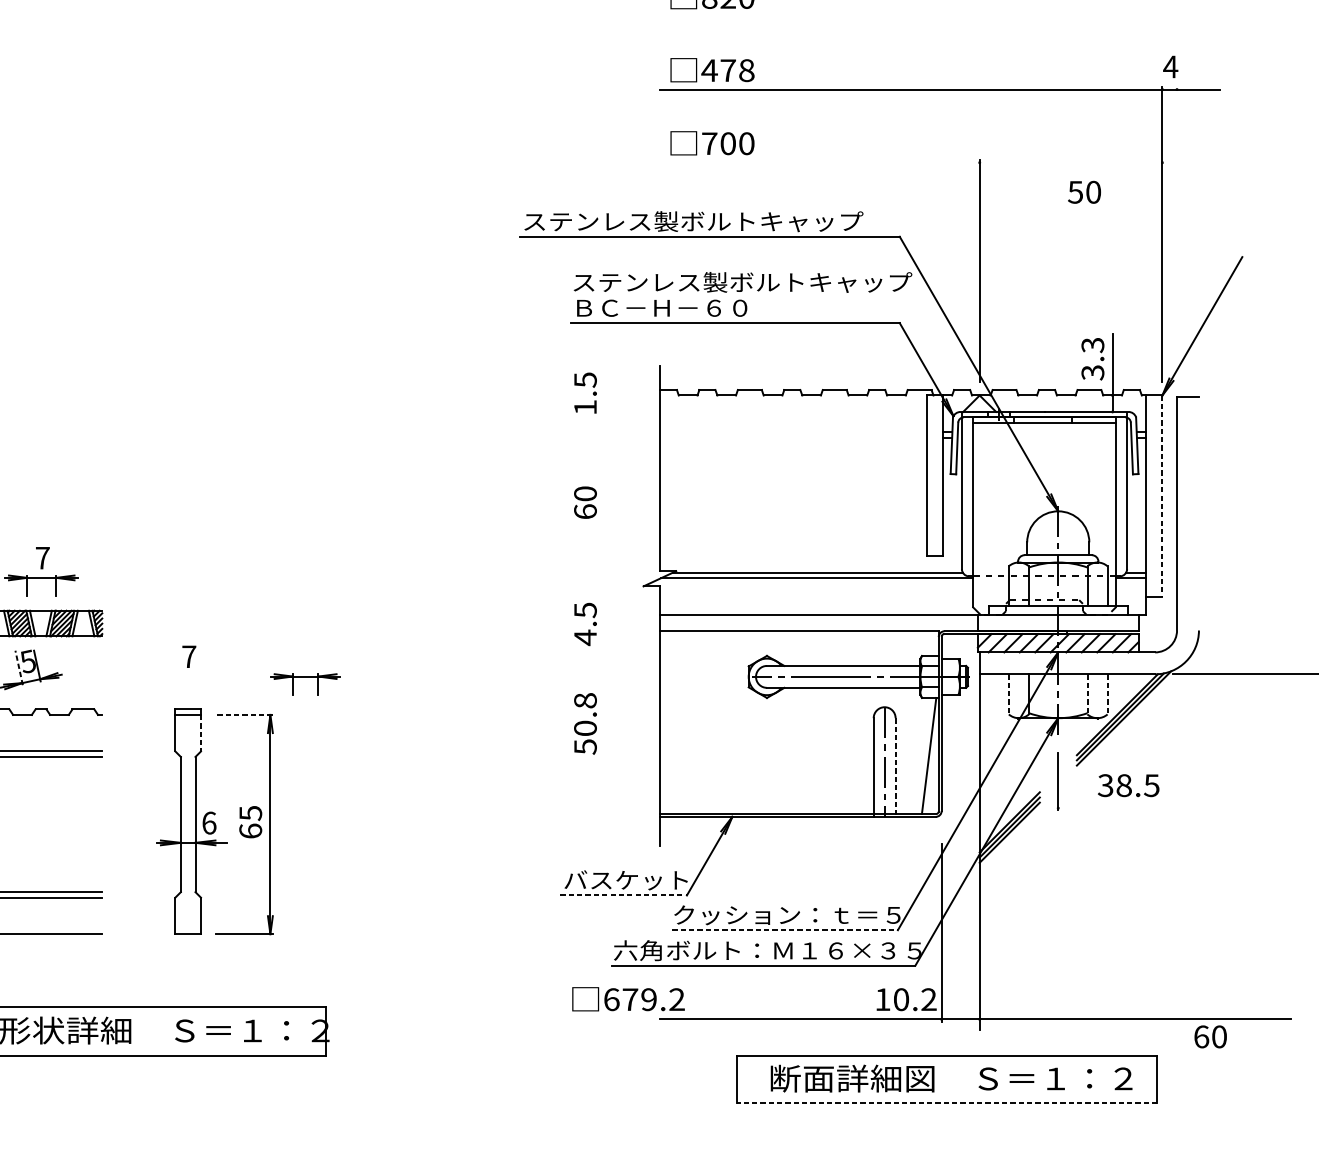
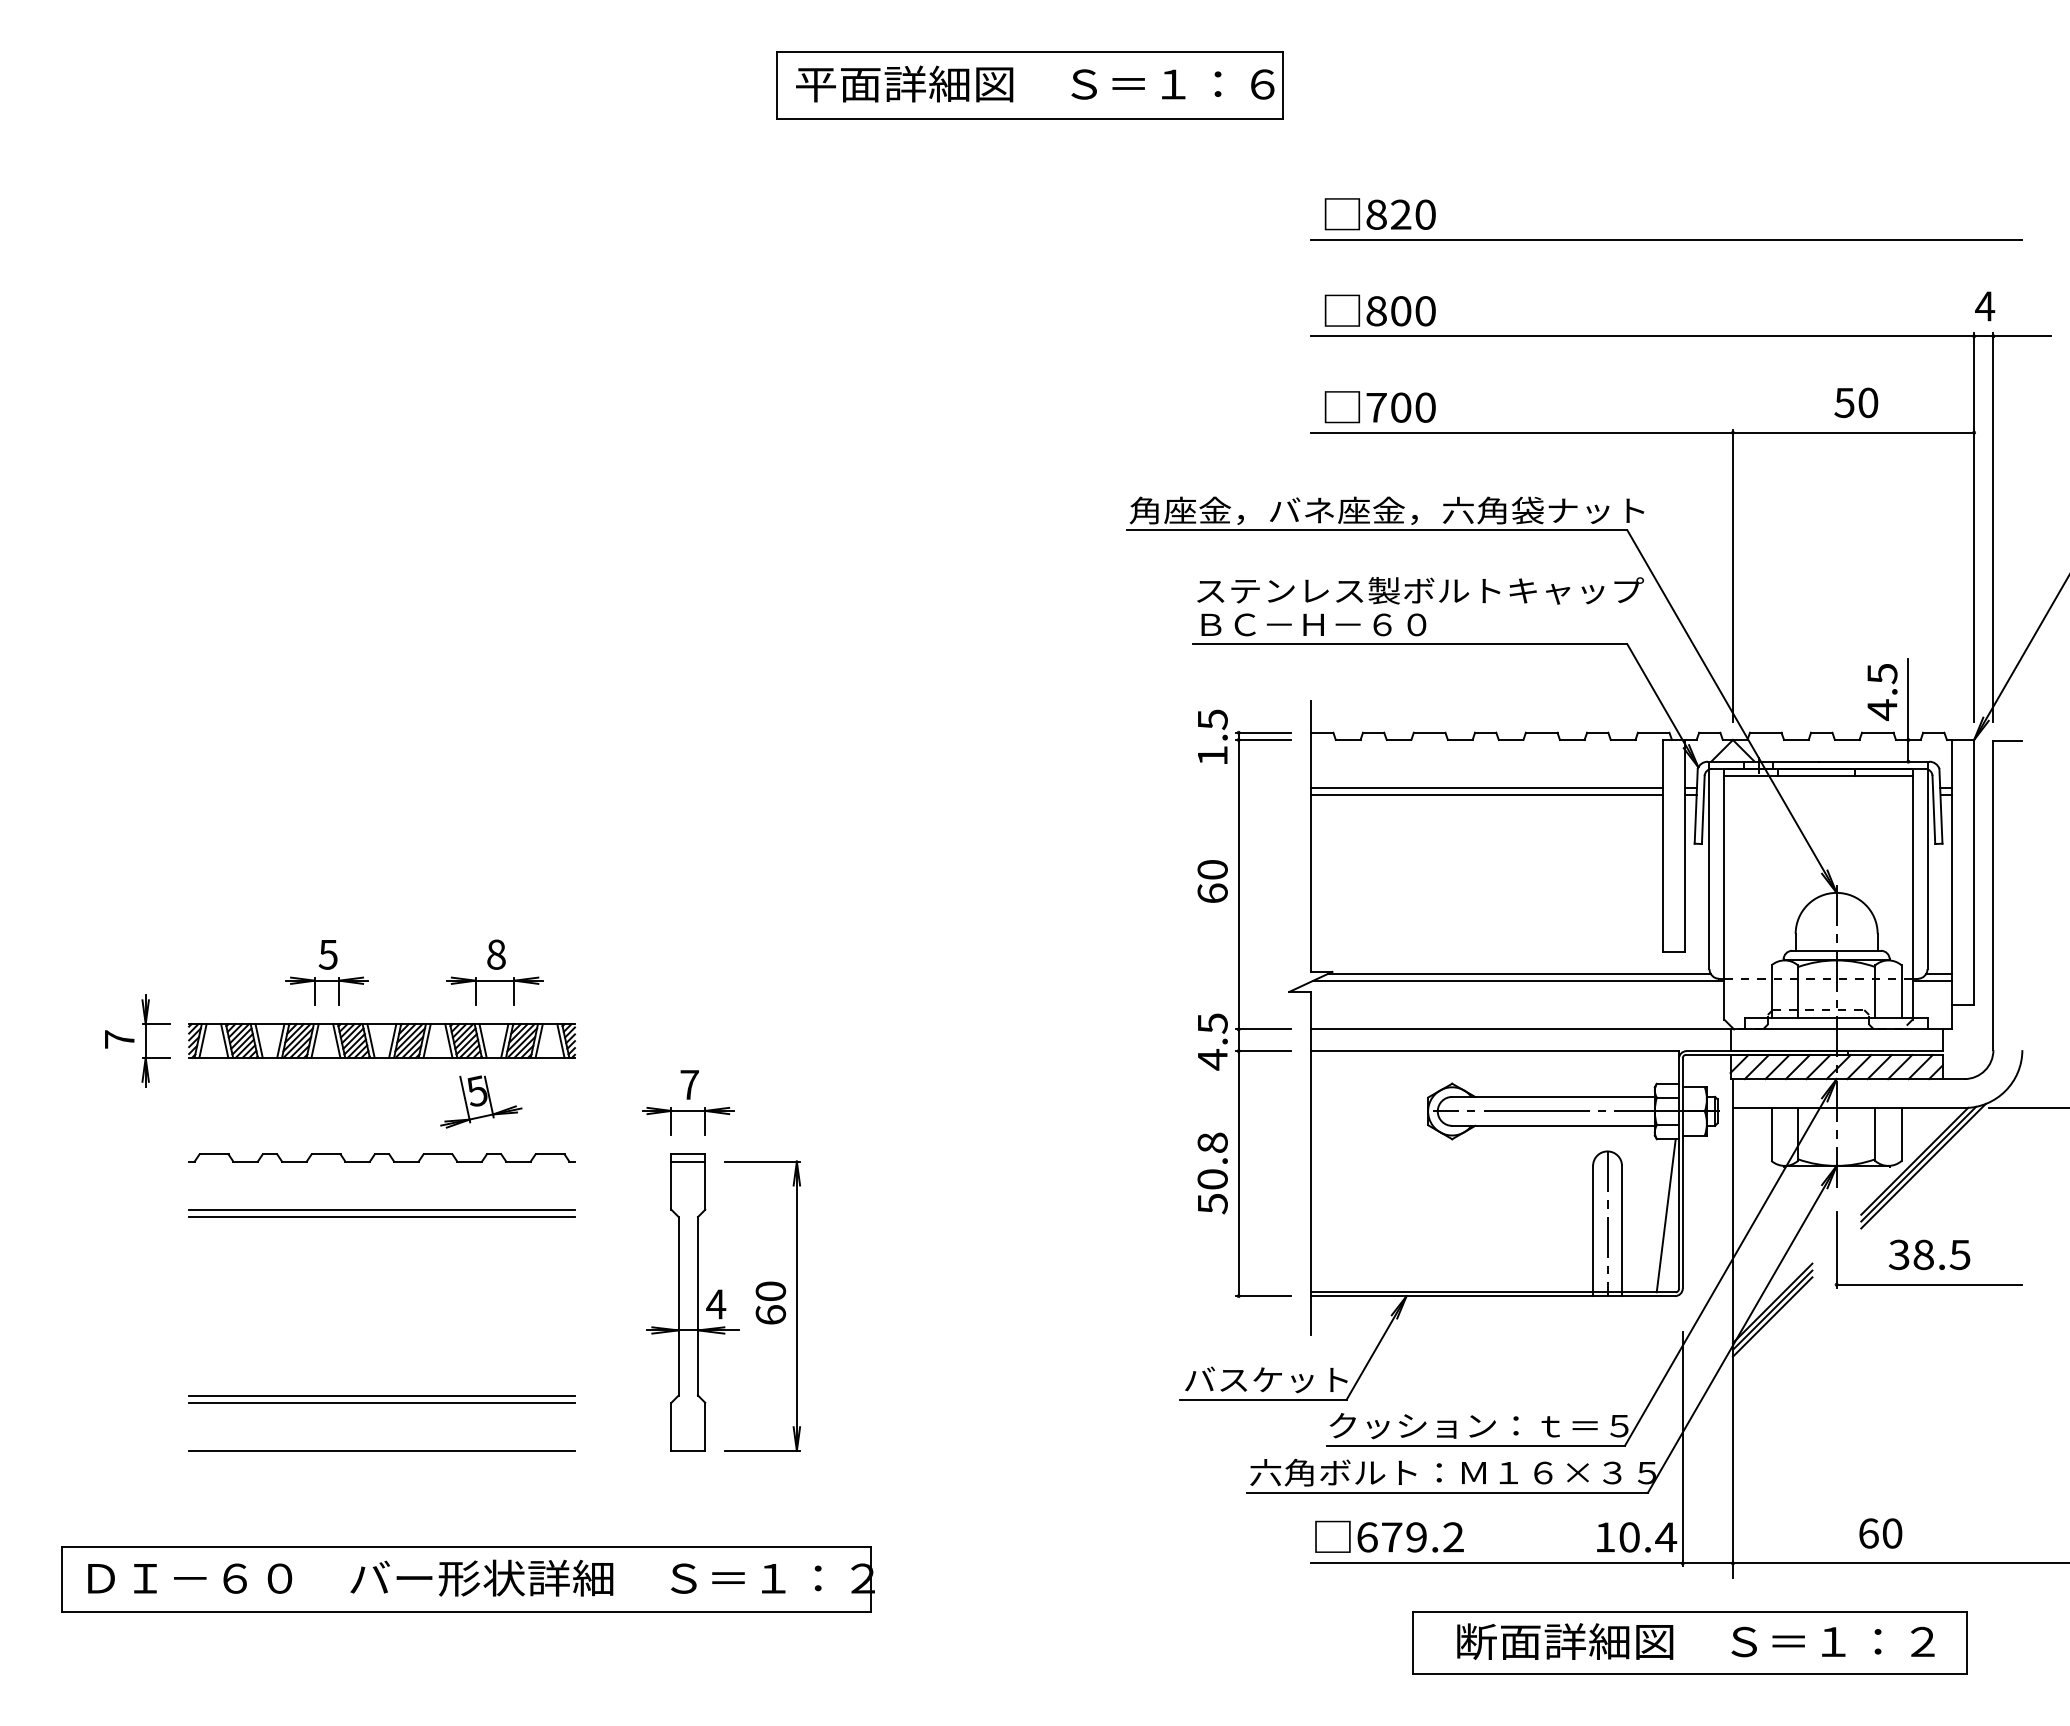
line: (929, 16) -> (1666, 239), added
text: (727, 70) -> (1400, 311), 478 -> 800
line: (911, 162) -> (1642, 432), added
text: (1084, 192) -> (1856, 402), moved
text: (717, 221) -> (1386, 510), ステンレス製ボルトキャップ -> 角座金，バネ座金，六角袋ナット
line: (1177, 234) -> (1993, 527), added
text: (1092, 359) -> (1882, 692), 3.3 -> 4.5
line: (792, 432) -> (1486, 788), added
line: (792, 437) -> (1486, 795), added
line: (1162, 495) -> (1974, 872), dashed -> solid
text: (42, 558) -> (496, 954), 7 -> 8
part: (623, 614) -> (1263, 1028), added
line: (19, 667) -> (465, 1099), dashed -> solid
part: (305, 676) -> (688, 1111), moved
line: (1008, 694) -> (1771, 1134), dashed -> solid
line: (1087, 694) -> (1875, 1134), dashed -> solid
line: (1107, 694) -> (1901, 1134), dashed -> solid
line: (244, 714) -> (762, 1161), dashed -> solid
line: (201, 733) -> (705, 1186), dashed -> solid
line: (895, 767) -> (1622, 1231), dashed -> solid
line: (1128, 808) -> (1929, 1284), added
text: (250, 813) -> (770, 1291), 65 -> 60
text: (209, 823) -> (716, 1304), 6 -> 4
line: (623, 895) -> (1263, 1399), dashed -> solid
line: (785, 930) -> (1476, 1445), dashed -> solid
text: (628, 998) -> (1389, 1536), moved
text: (929, 999) -> (1666, 1537), 10.2 -> 10.4
text: (1210, 1036) -> (1880, 1533), moved
line: (946, 1103) -> (1689, 1674), dashed -> solid

